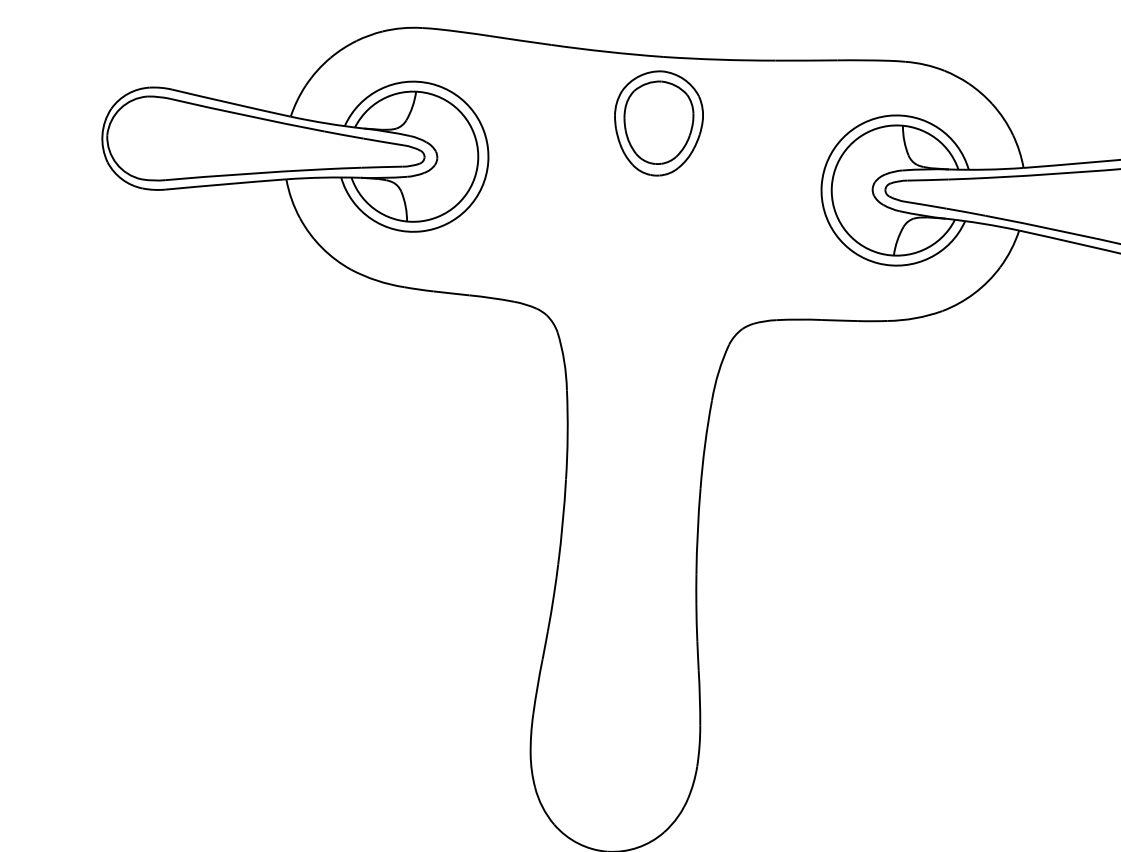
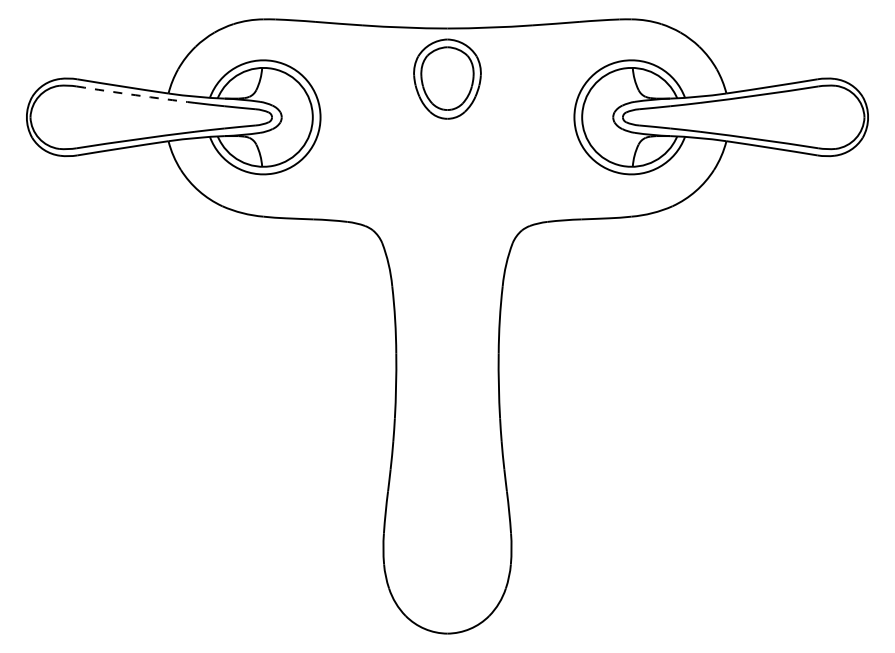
arc: (247, 116) -> (135, 95), solid -> dashed

